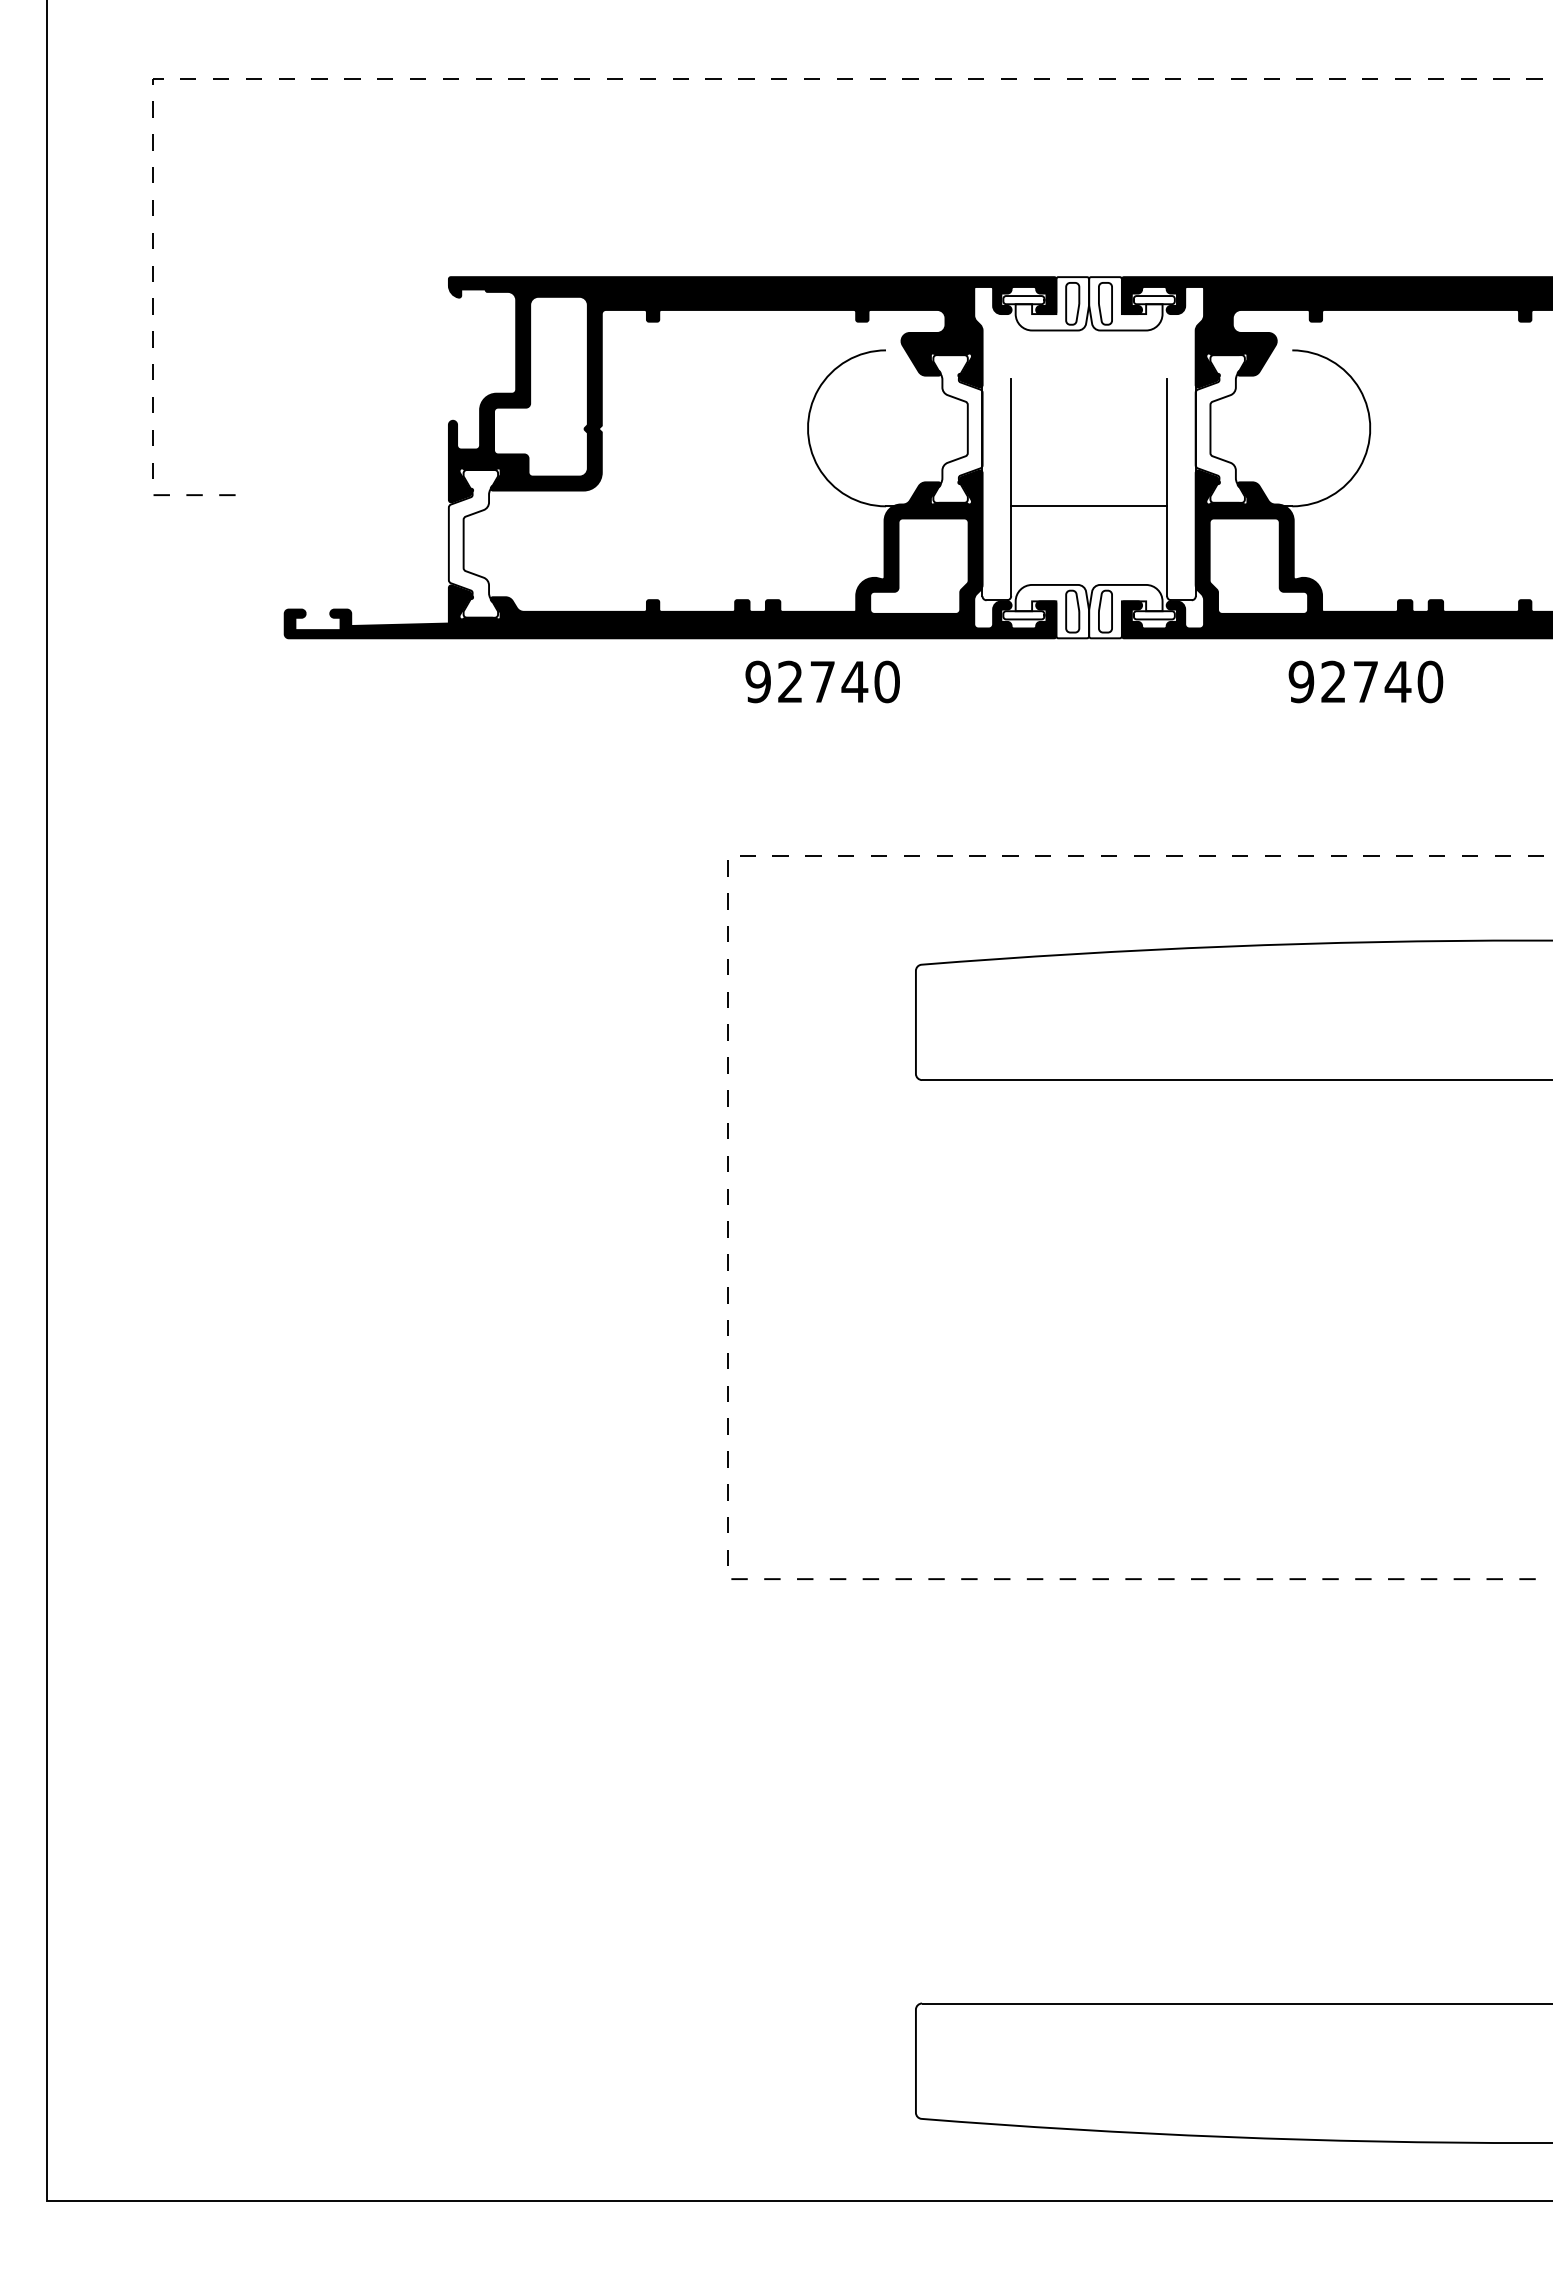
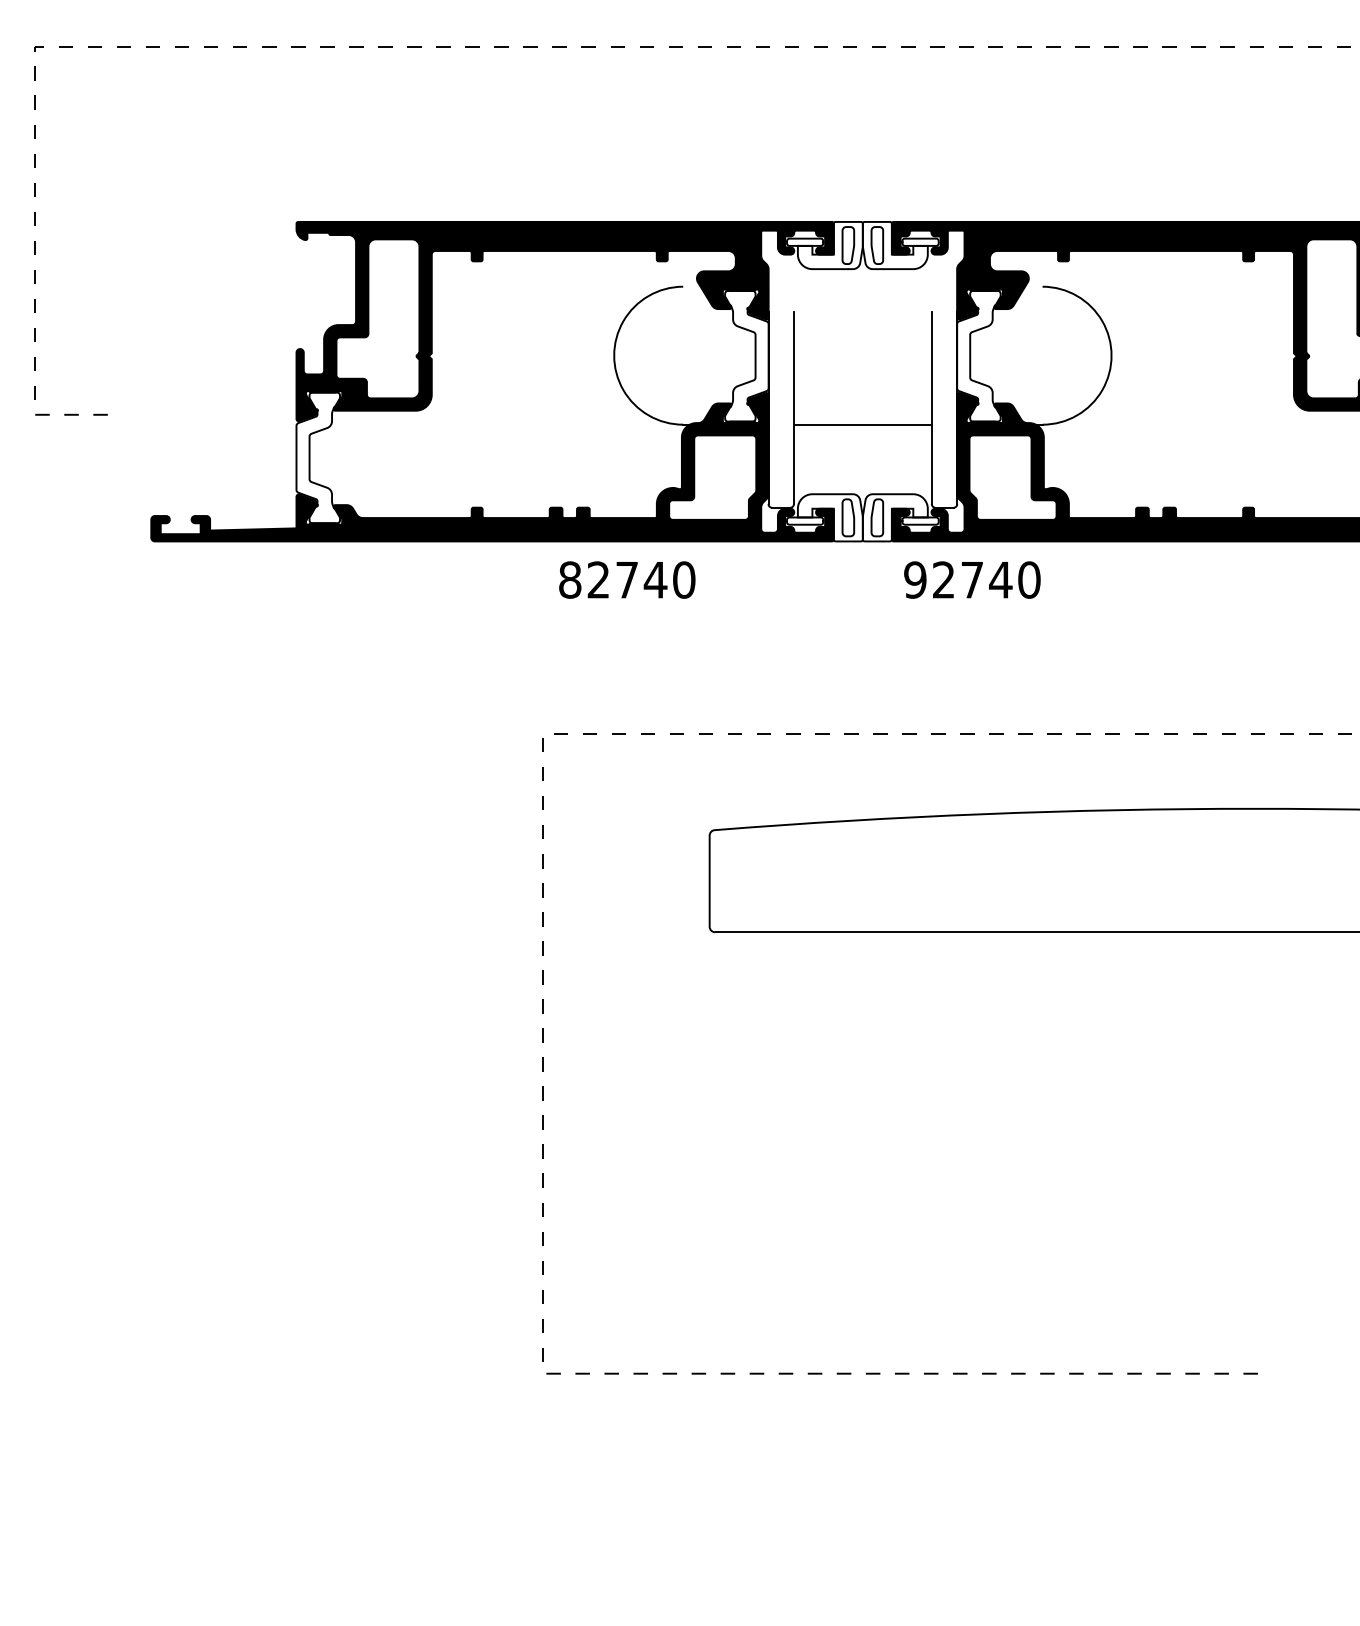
text: (757, 681) -> (569, 579), 92740 -> 82740
text: (1365, 681) -> (972, 579), moved

